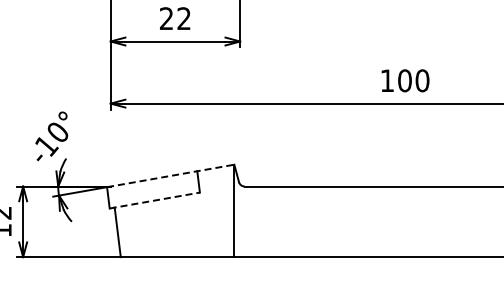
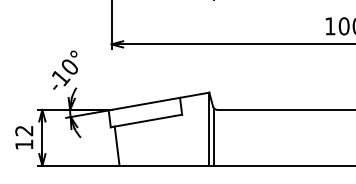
line: (170, 175) -> (158, 101), dashed -> solid
line: (154, 200) -> (146, 120), dashed -> solid
line: (240, 221) -> (214, 137), added

